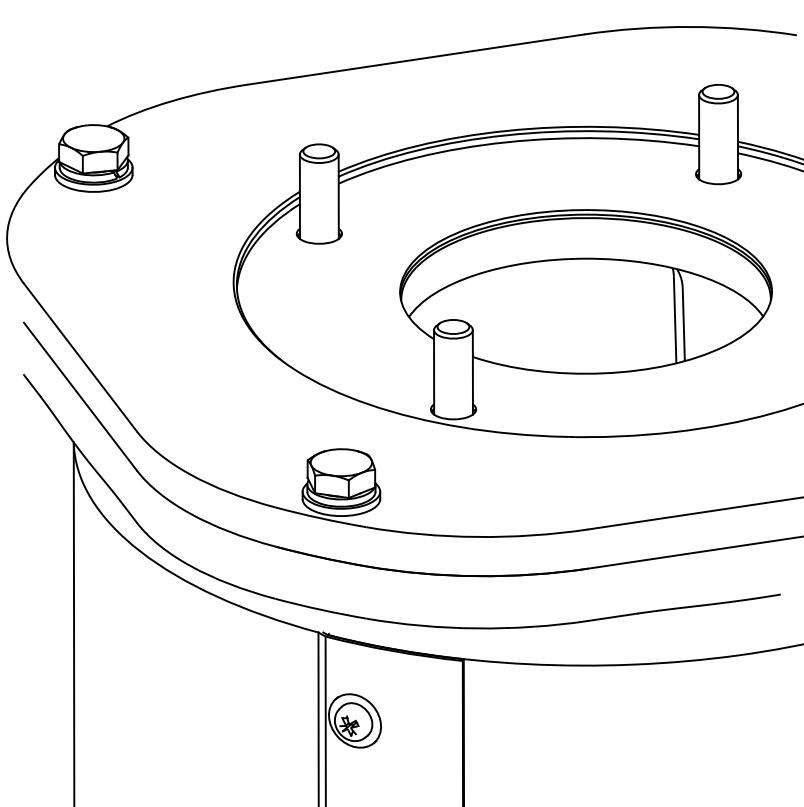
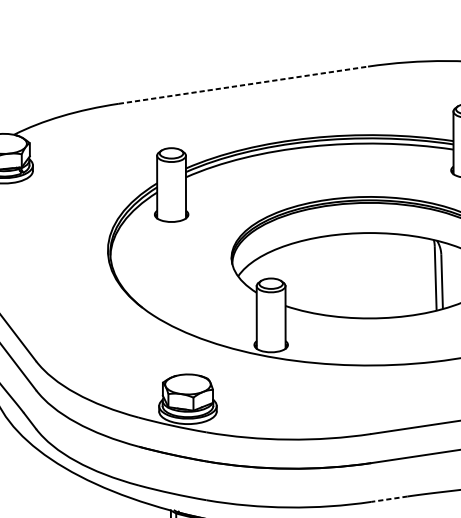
line: (416, 59) -> (243, 85), solid -> dashed
line: (612, 617) -> (389, 499), solid -> dashed

